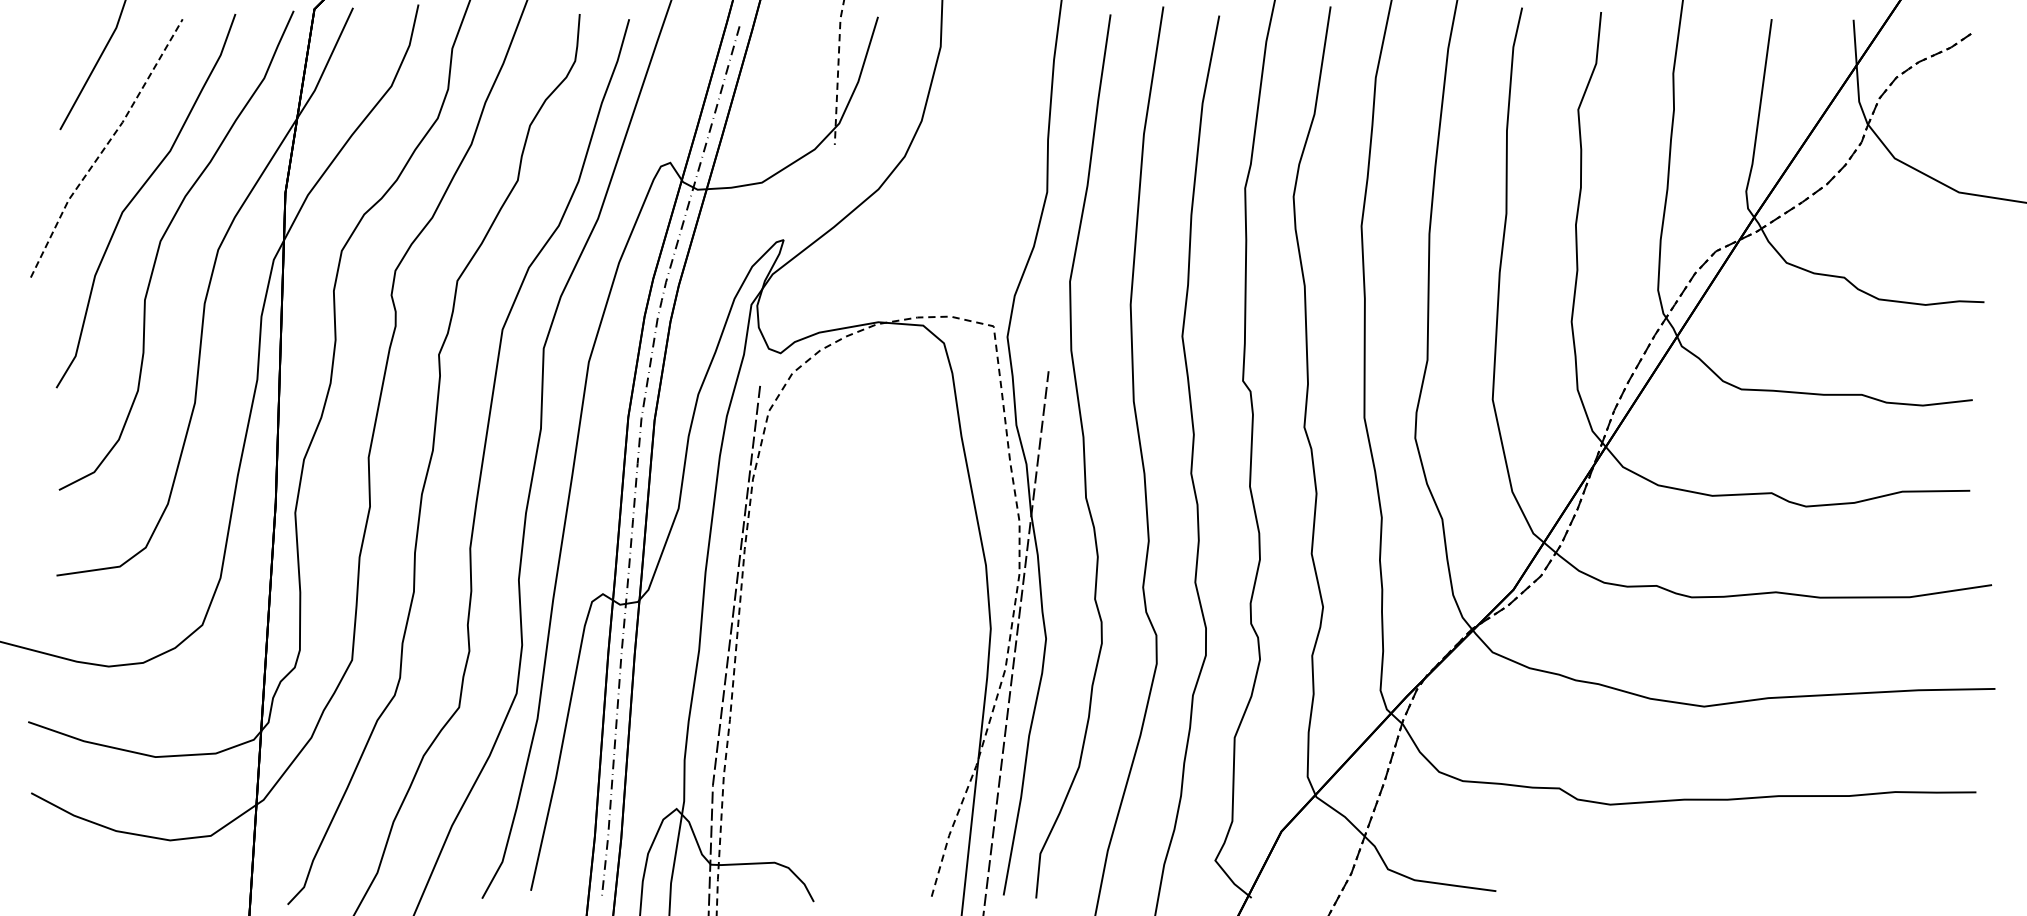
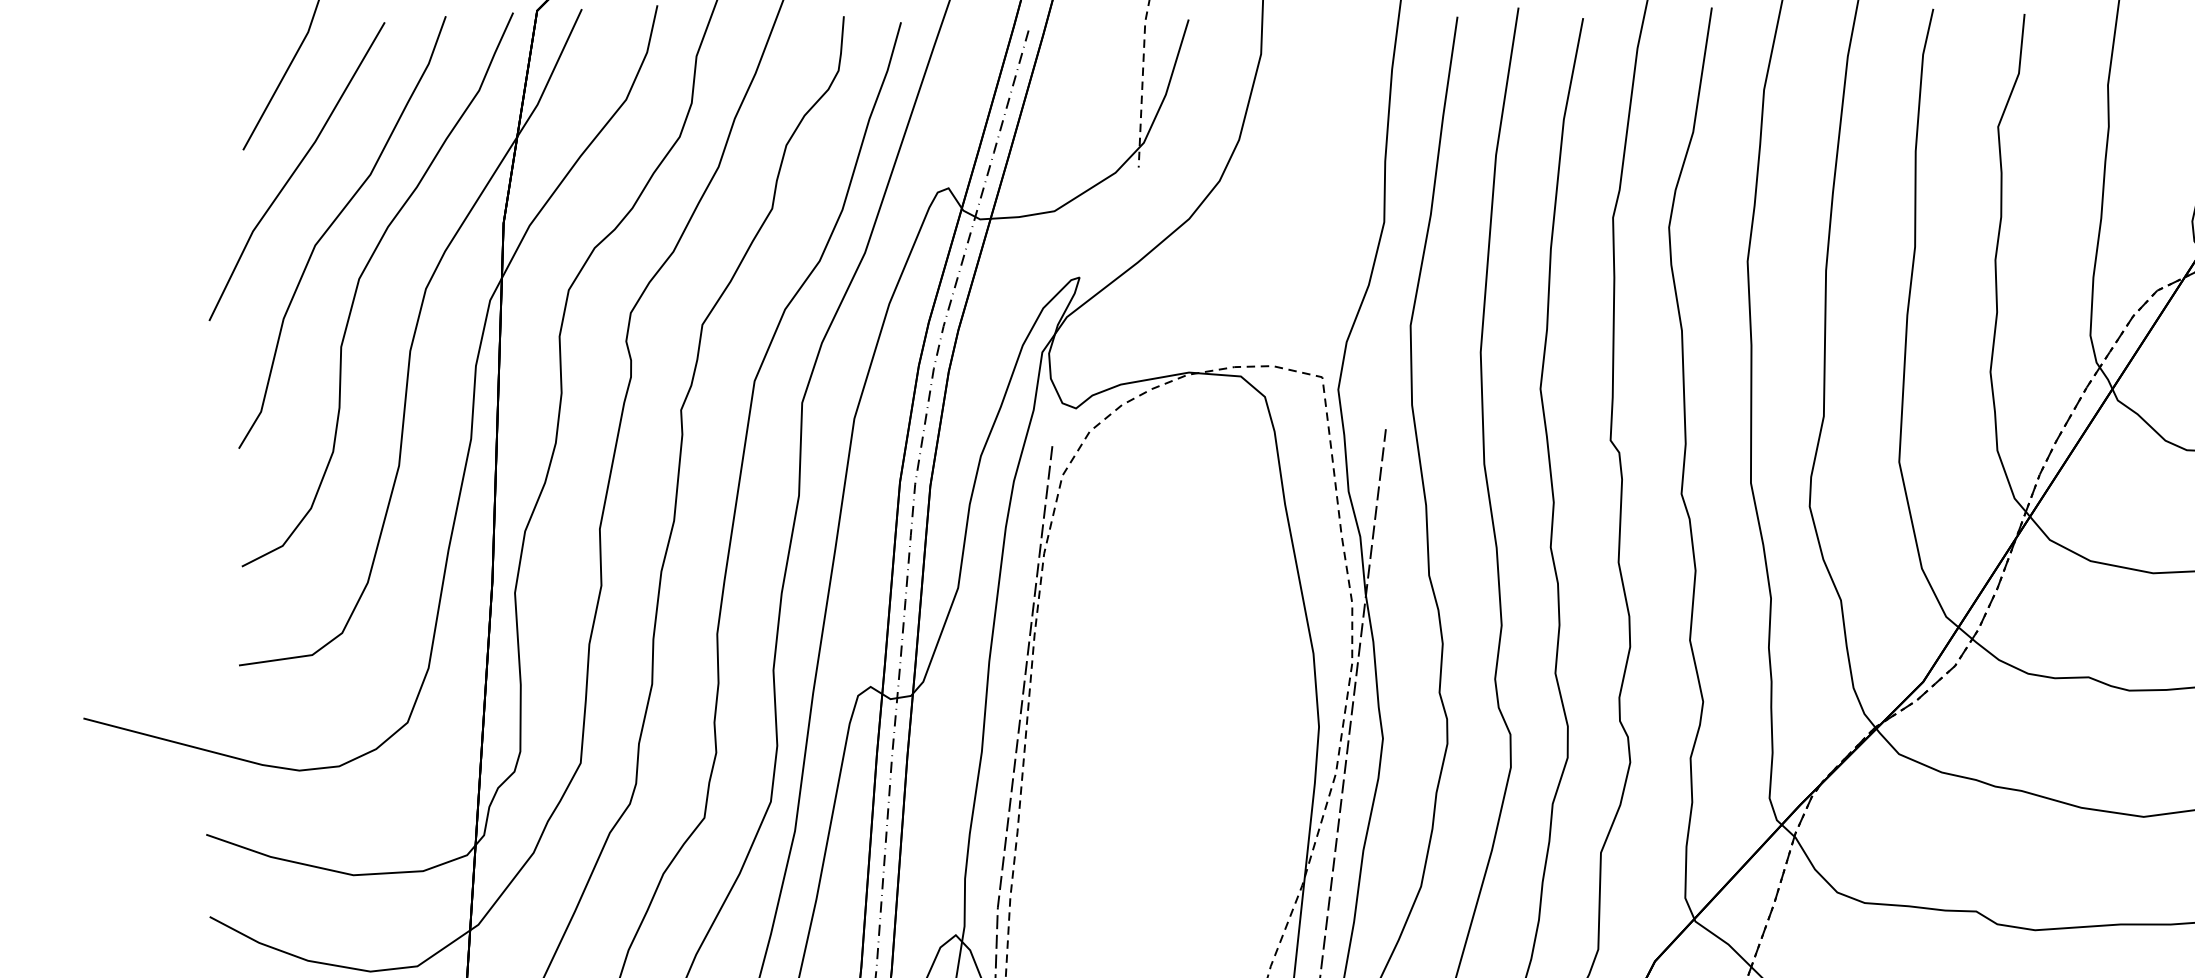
line: (104, 147) -> (294, 170), dashed -> solid

